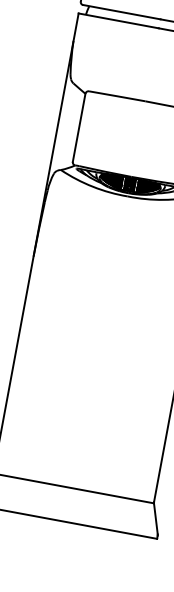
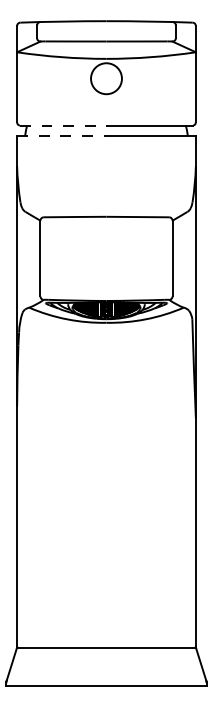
line: (121, 12) -> (63, 125), solid -> dashed
line: (118, 20) -> (61, 135), solid -> dashed

